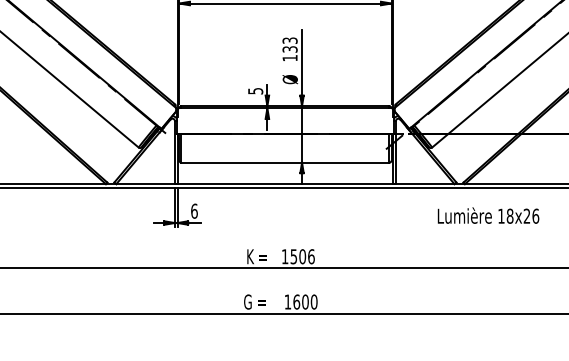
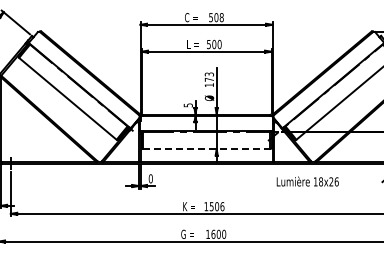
text: (290, 48) -> (209, 79), 133 -> 173
line: (285, 163) -> (206, 149), solid -> dashed
text: (193, 210) -> (150, 178), 6 -> 0
text: (488, 215) -> (307, 181), moved

